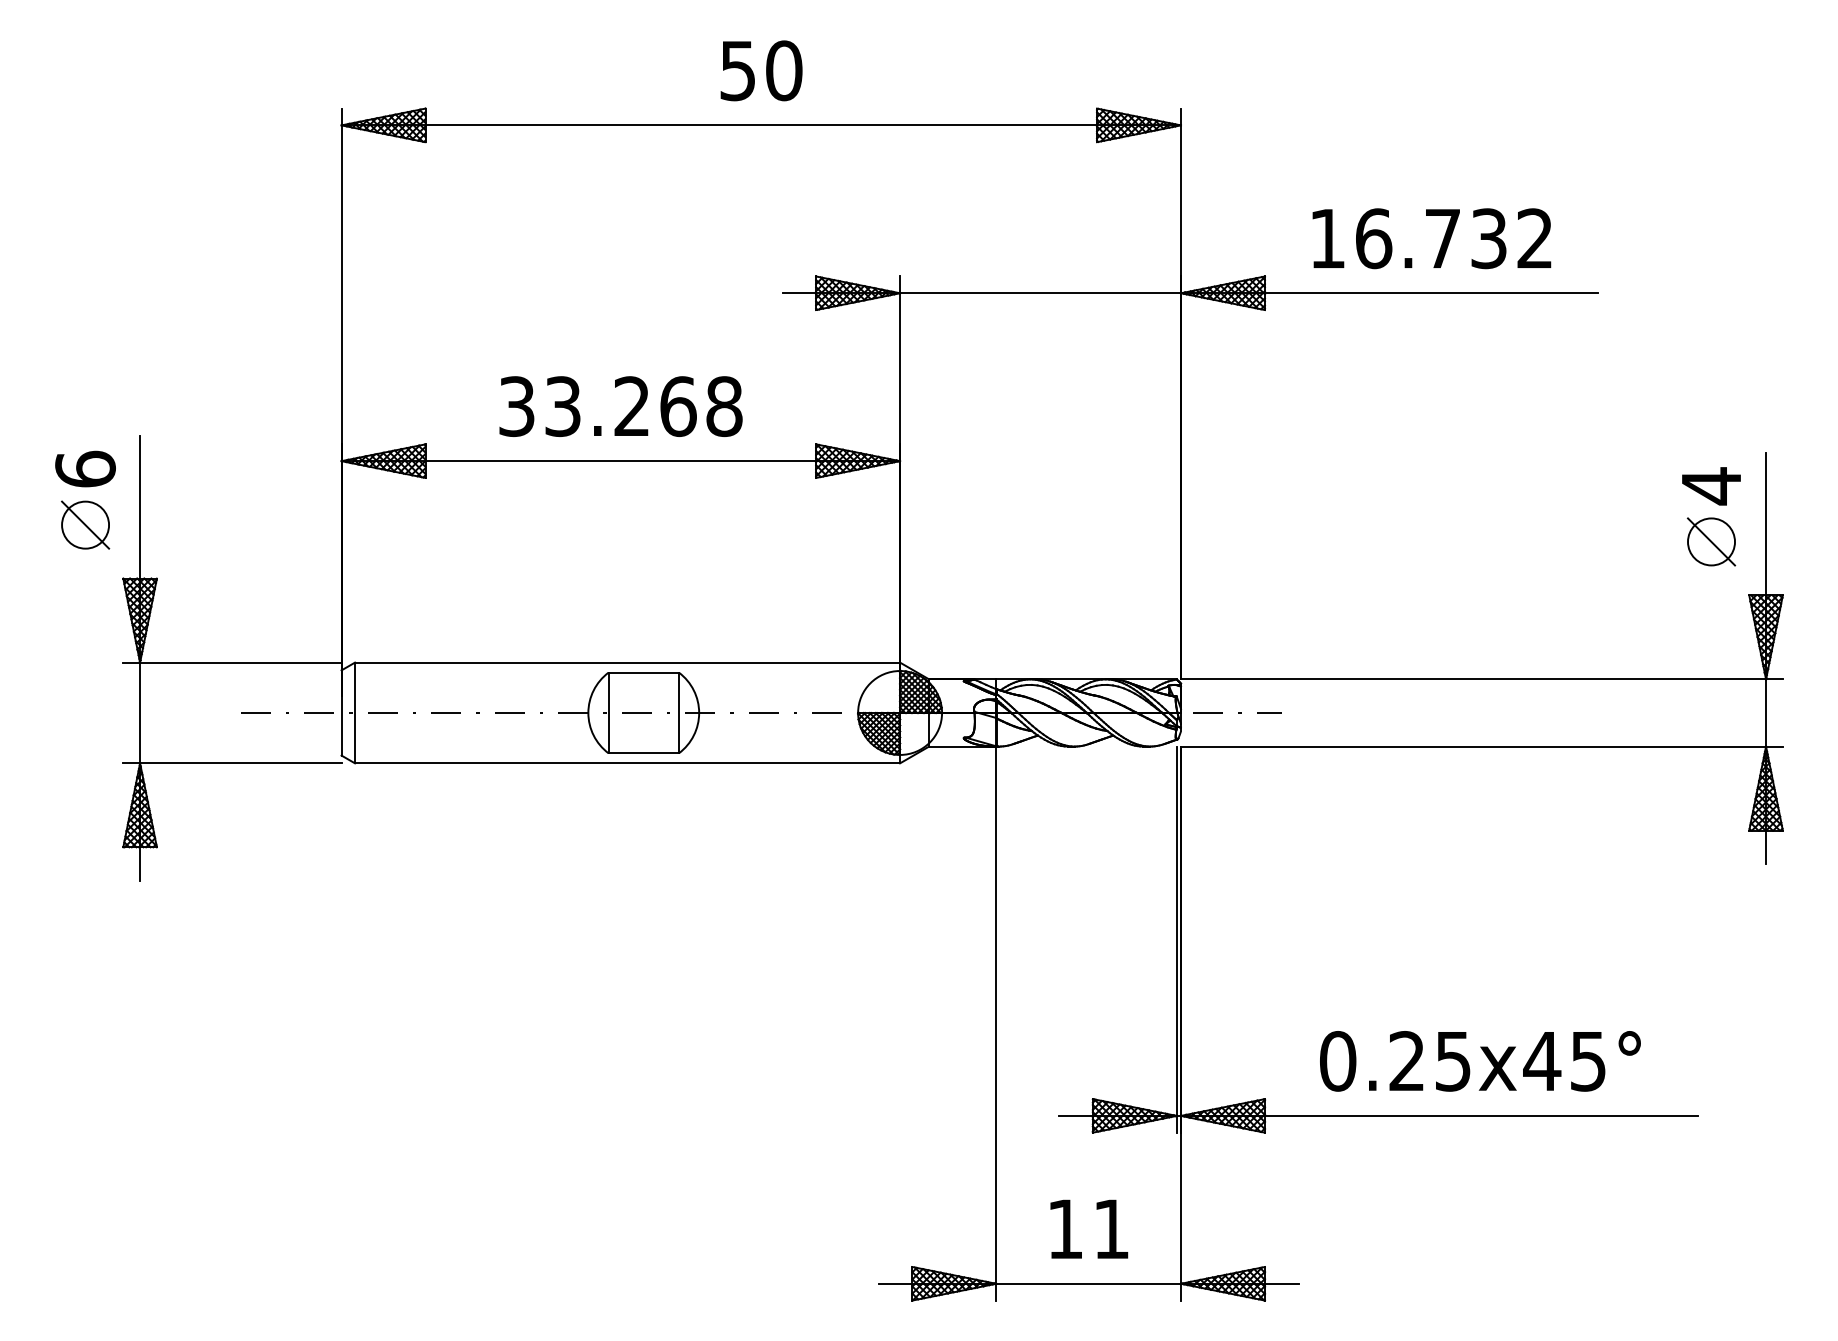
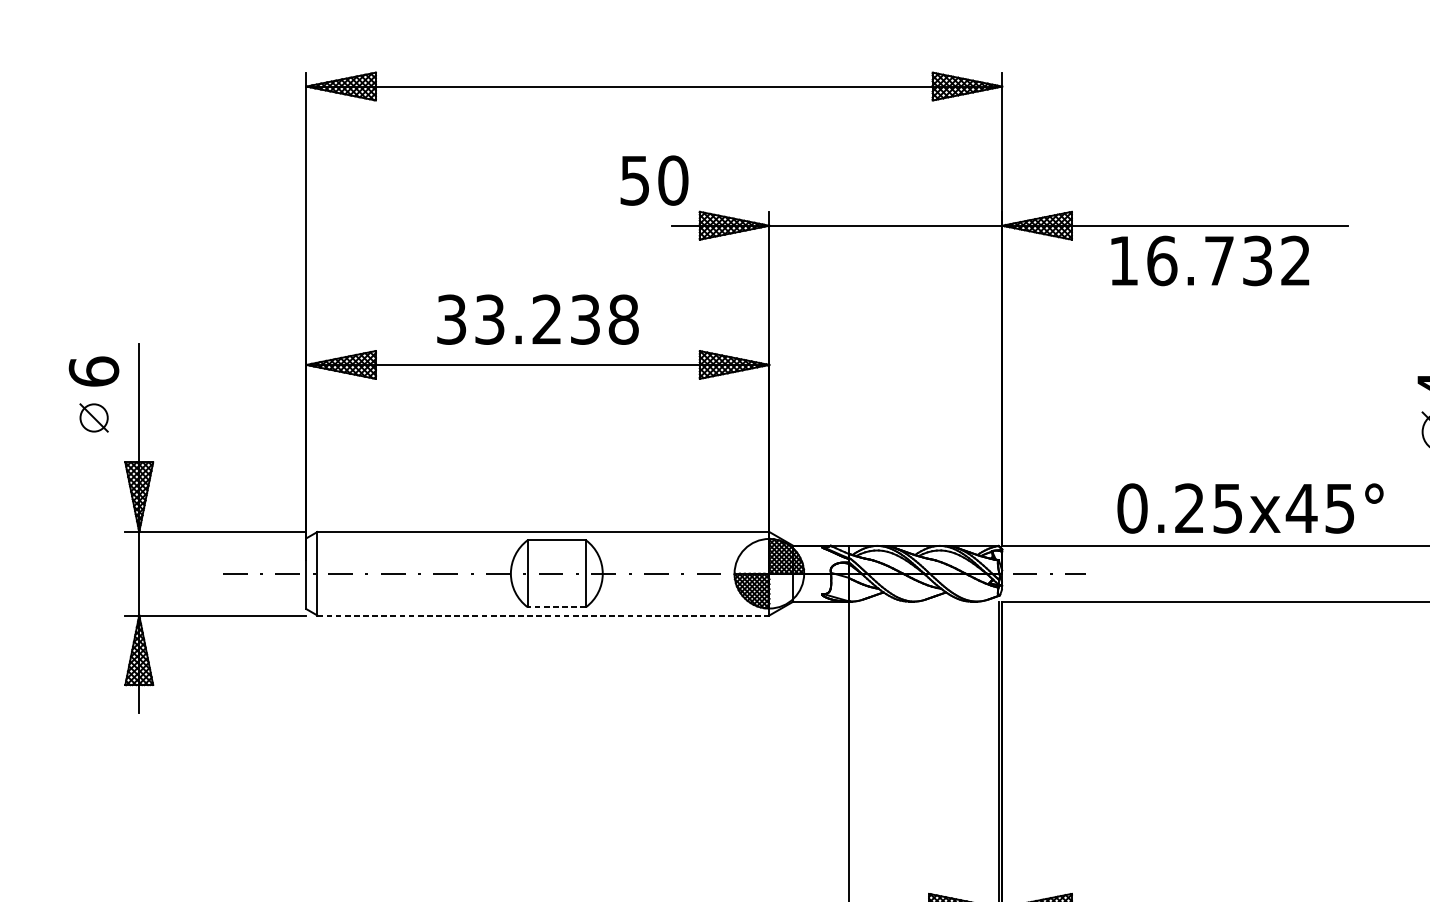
text: (761, 70) -> (654, 180), moved
text: (1431, 238) -> (1209, 260), moved
text: (678, 406) -> (585, 319), 33.268 -> 33.238
part: (85, 524) -> (93, 417), size x0.7
line: (643, 753) -> (556, 607), solid -> dashed
line: (627, 763) -> (543, 615), solid -> dashed
text: (1480, 1061) -> (1250, 508), moved

